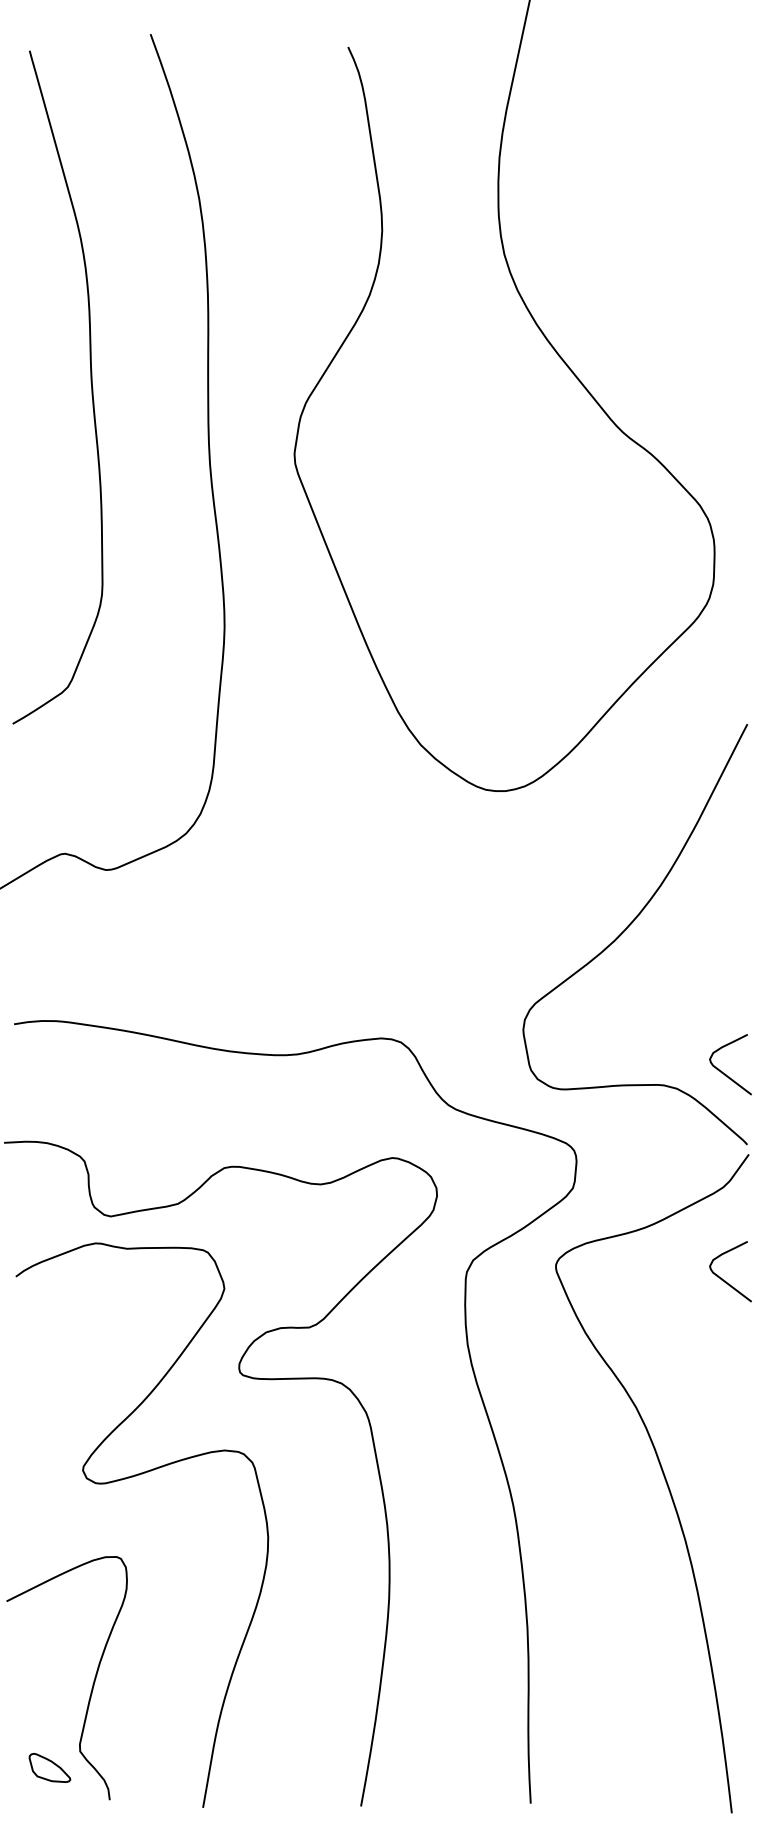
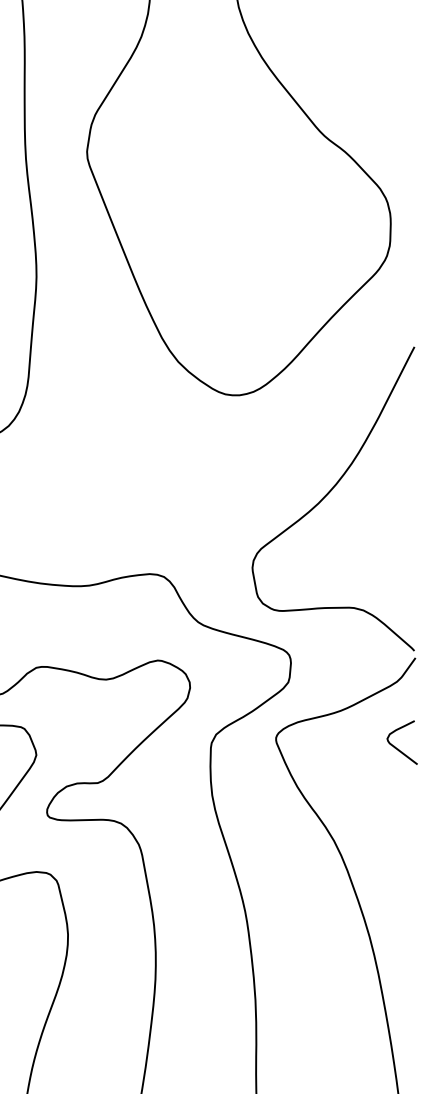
curve: (725, 1073) -> (398, 599), removed

